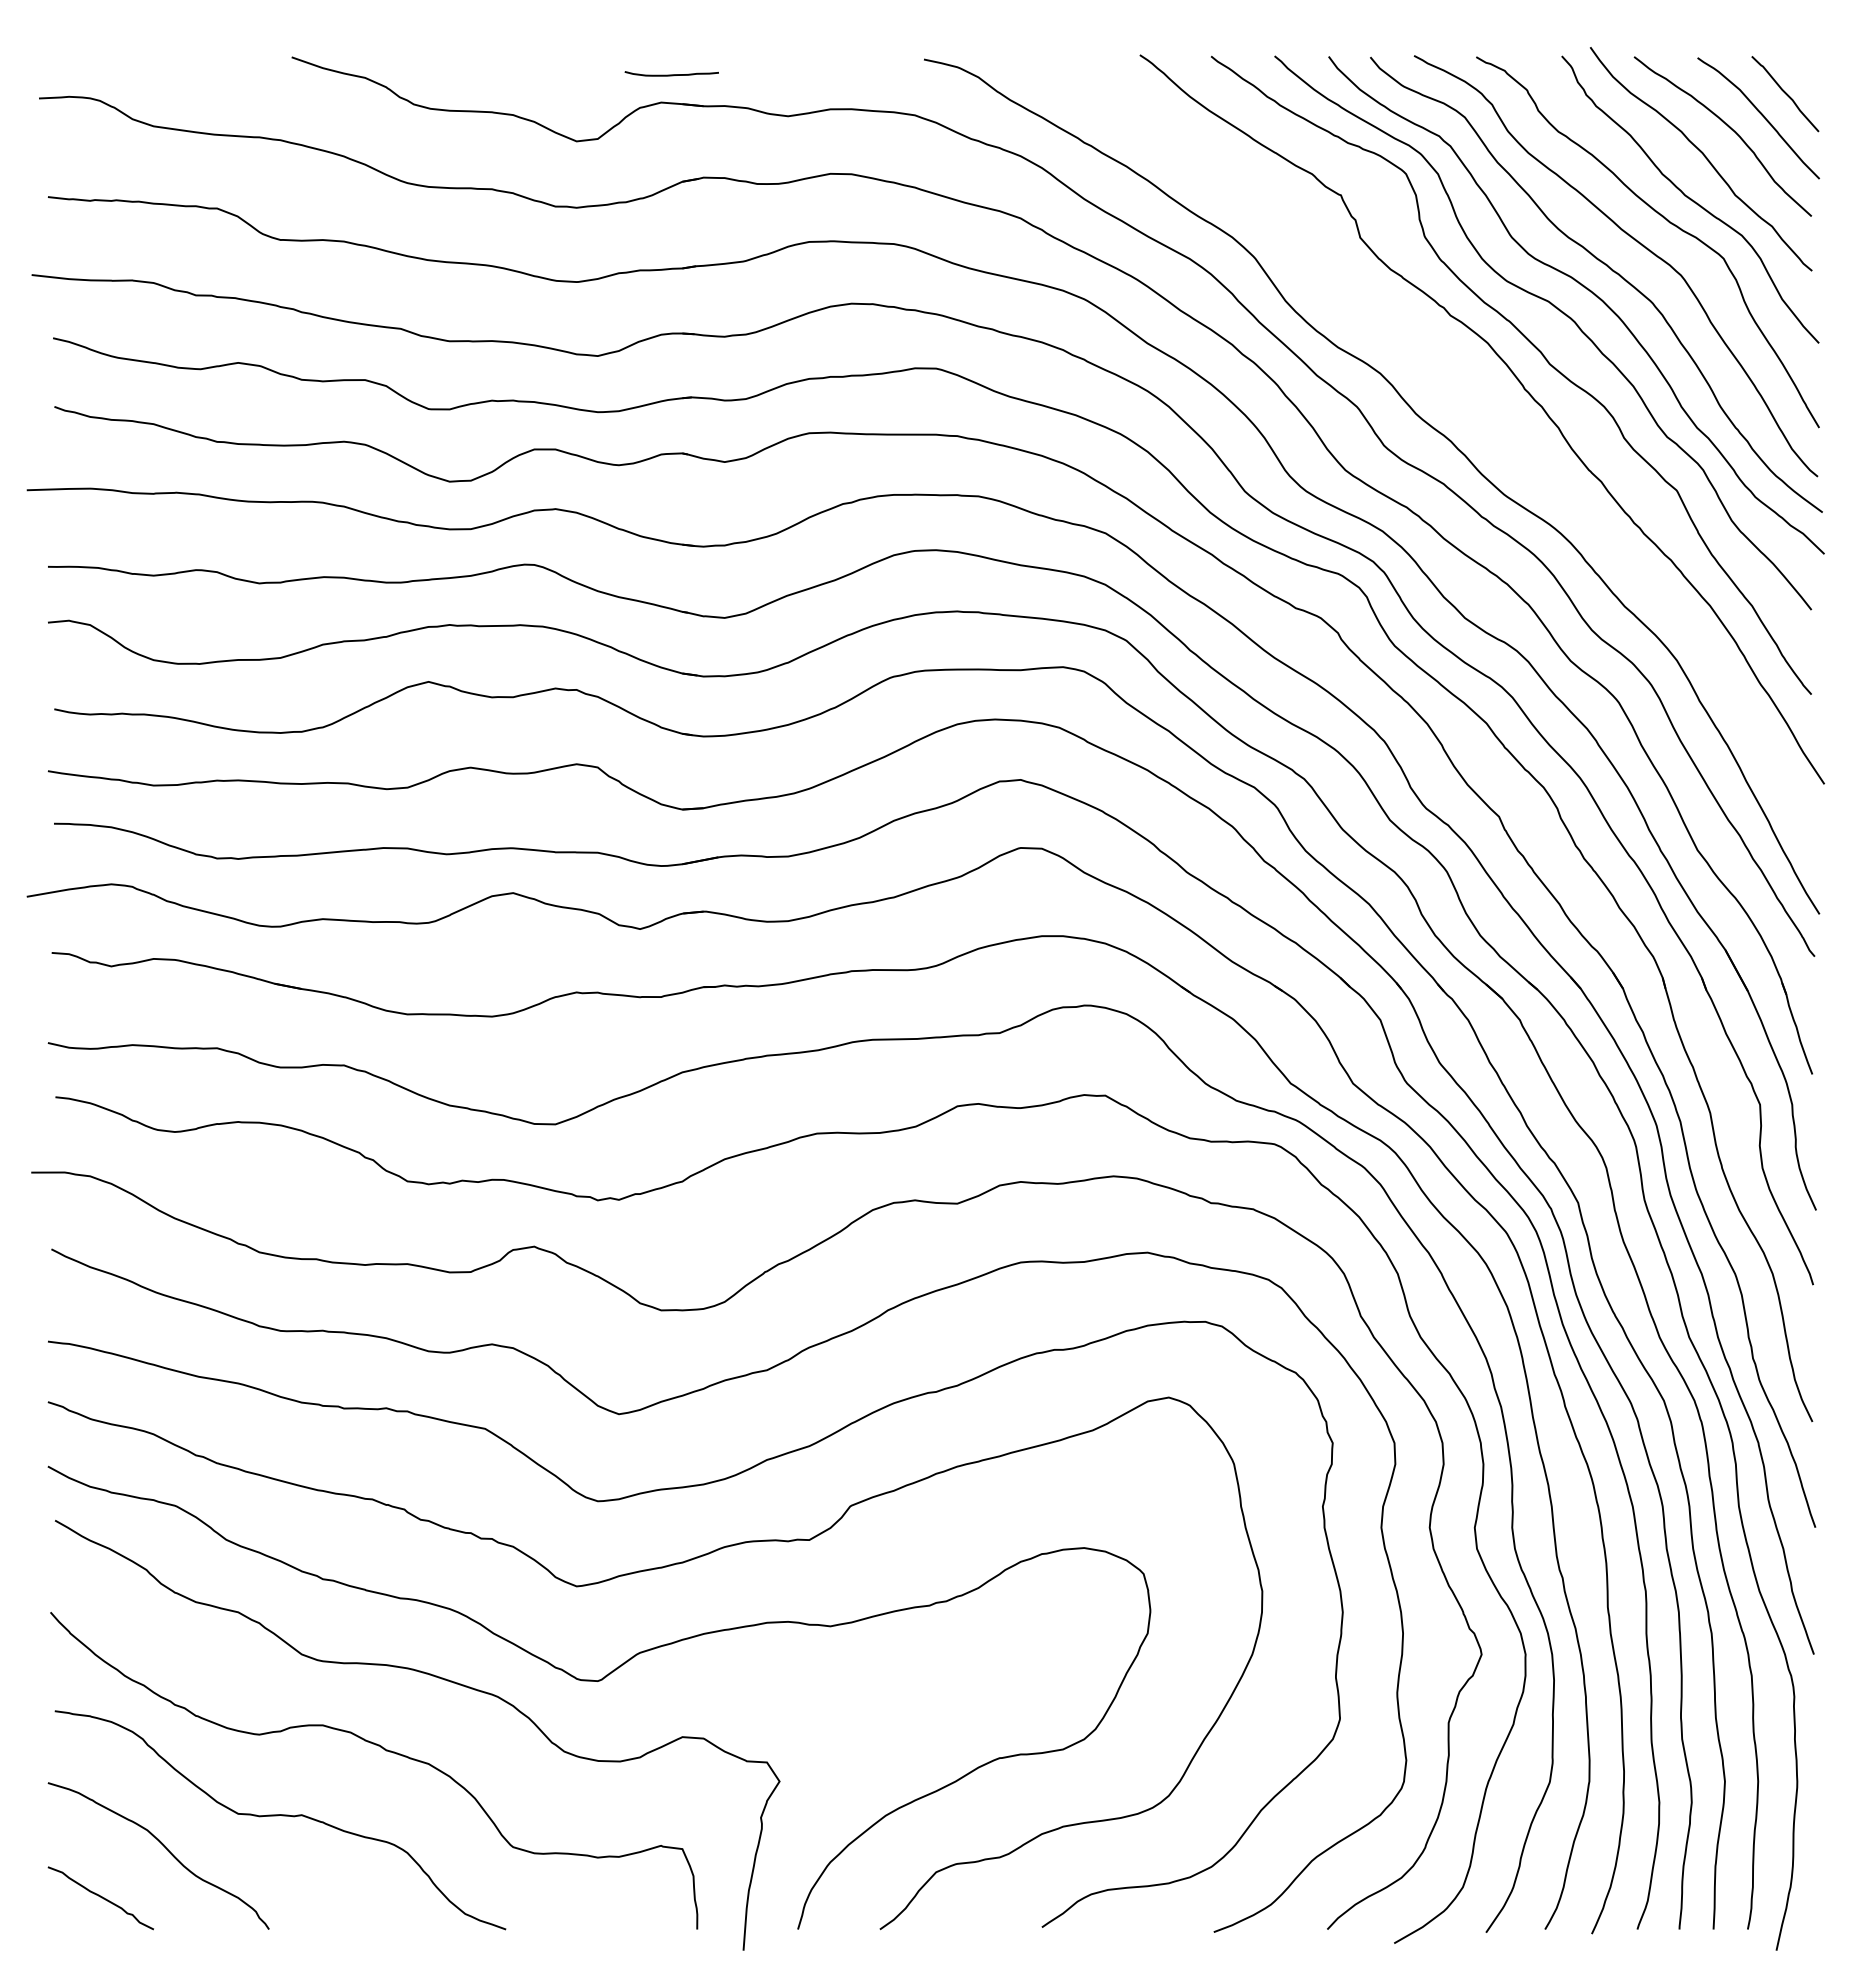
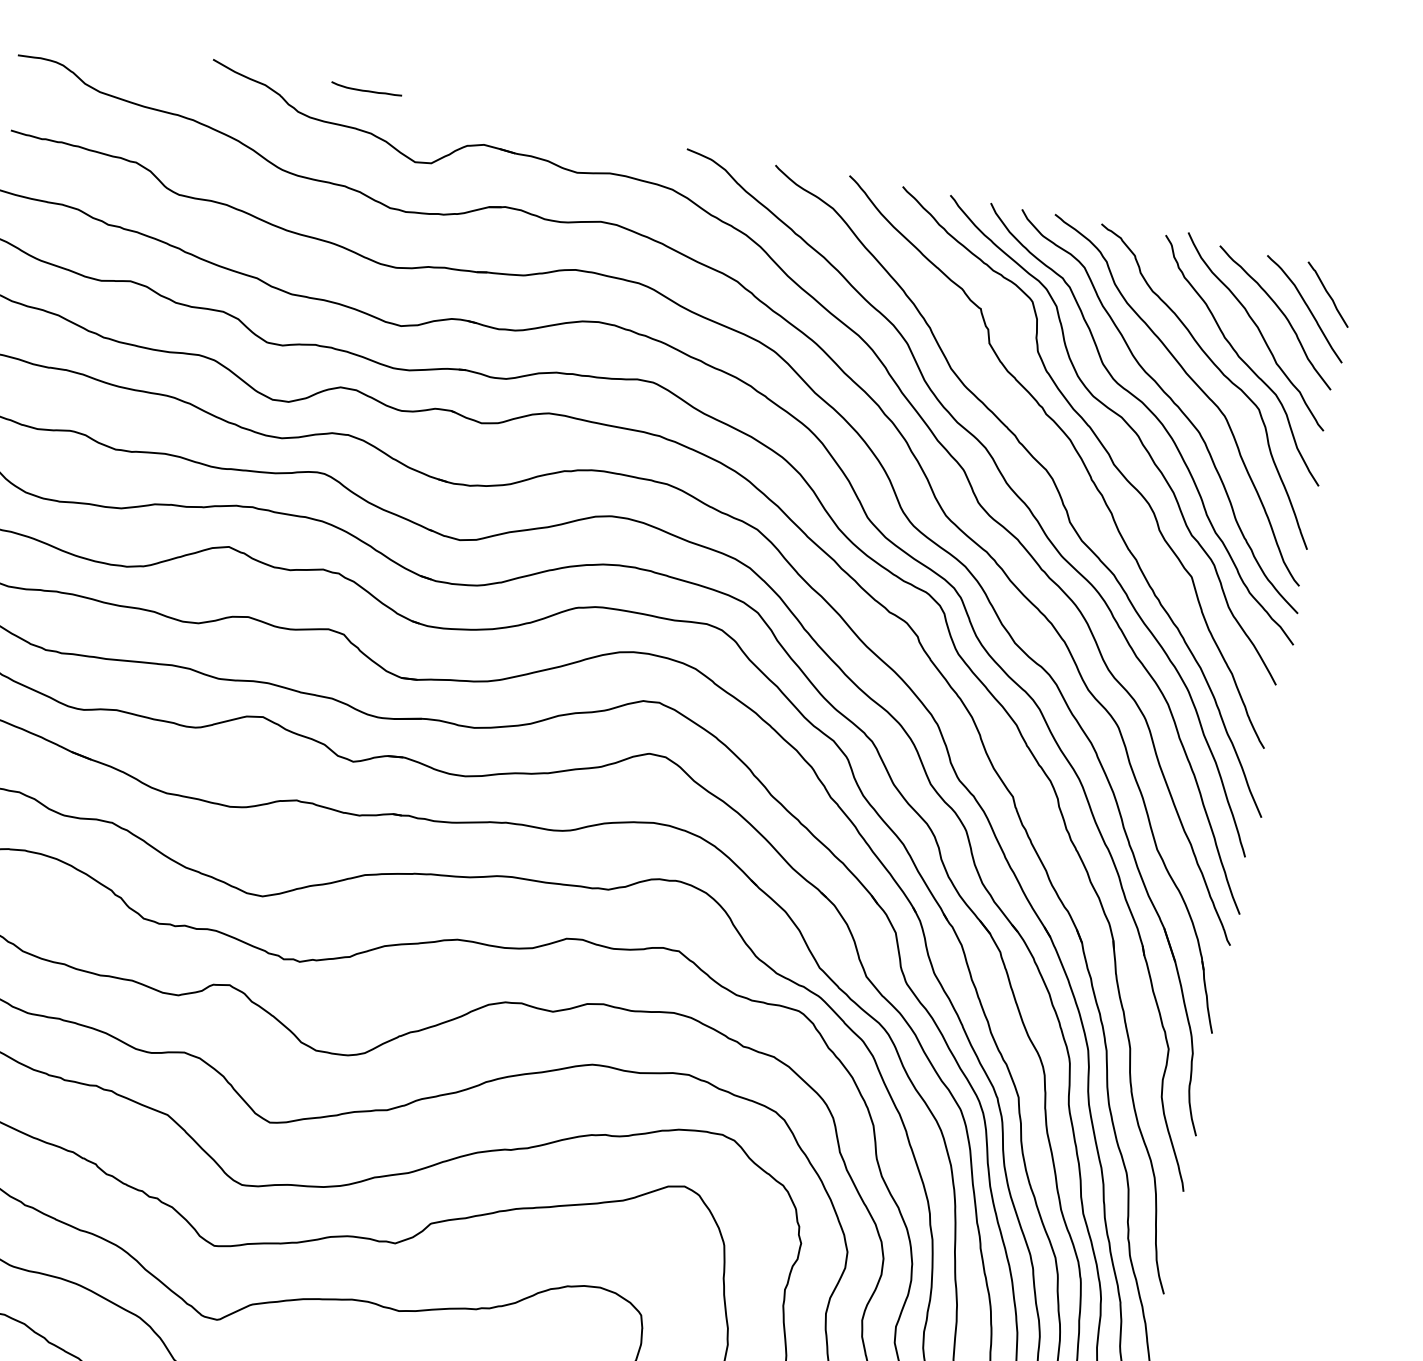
curve: (671, 74) -> (366, 90), moved
curve: (1482, 411) -> (1056, 490), added

